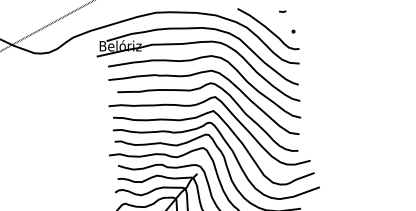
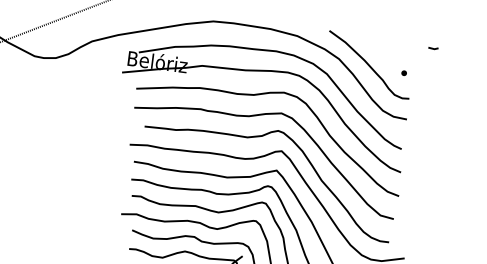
line: (282, 11) -> (433, 48), moved

